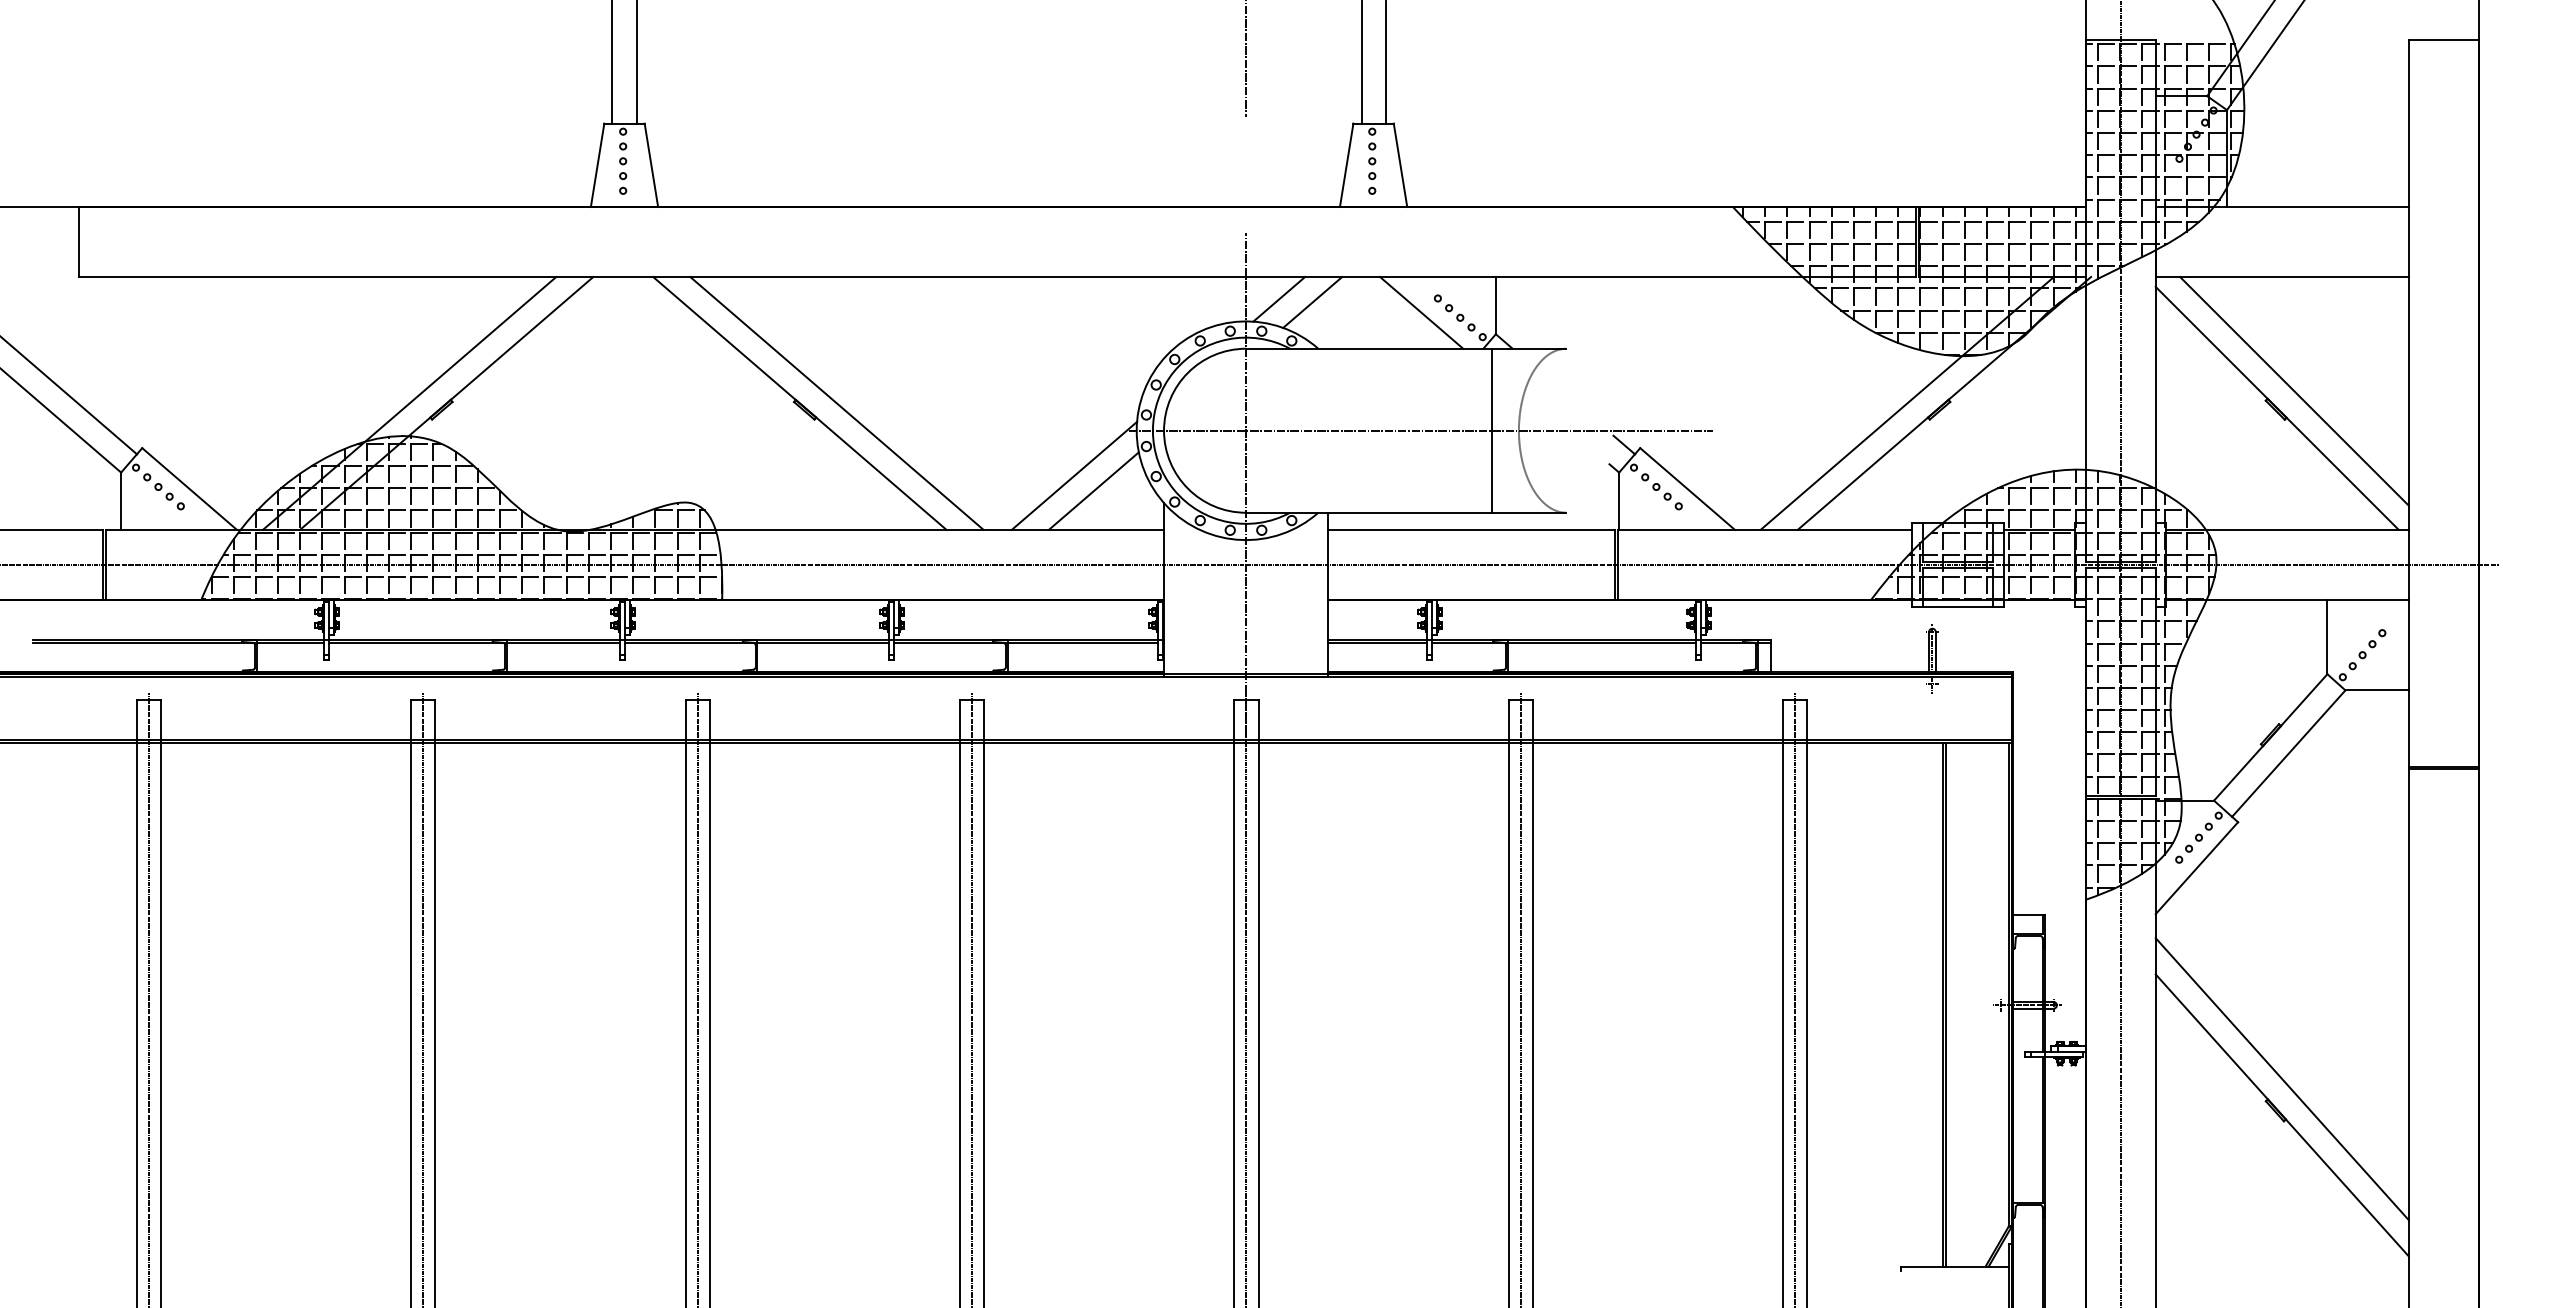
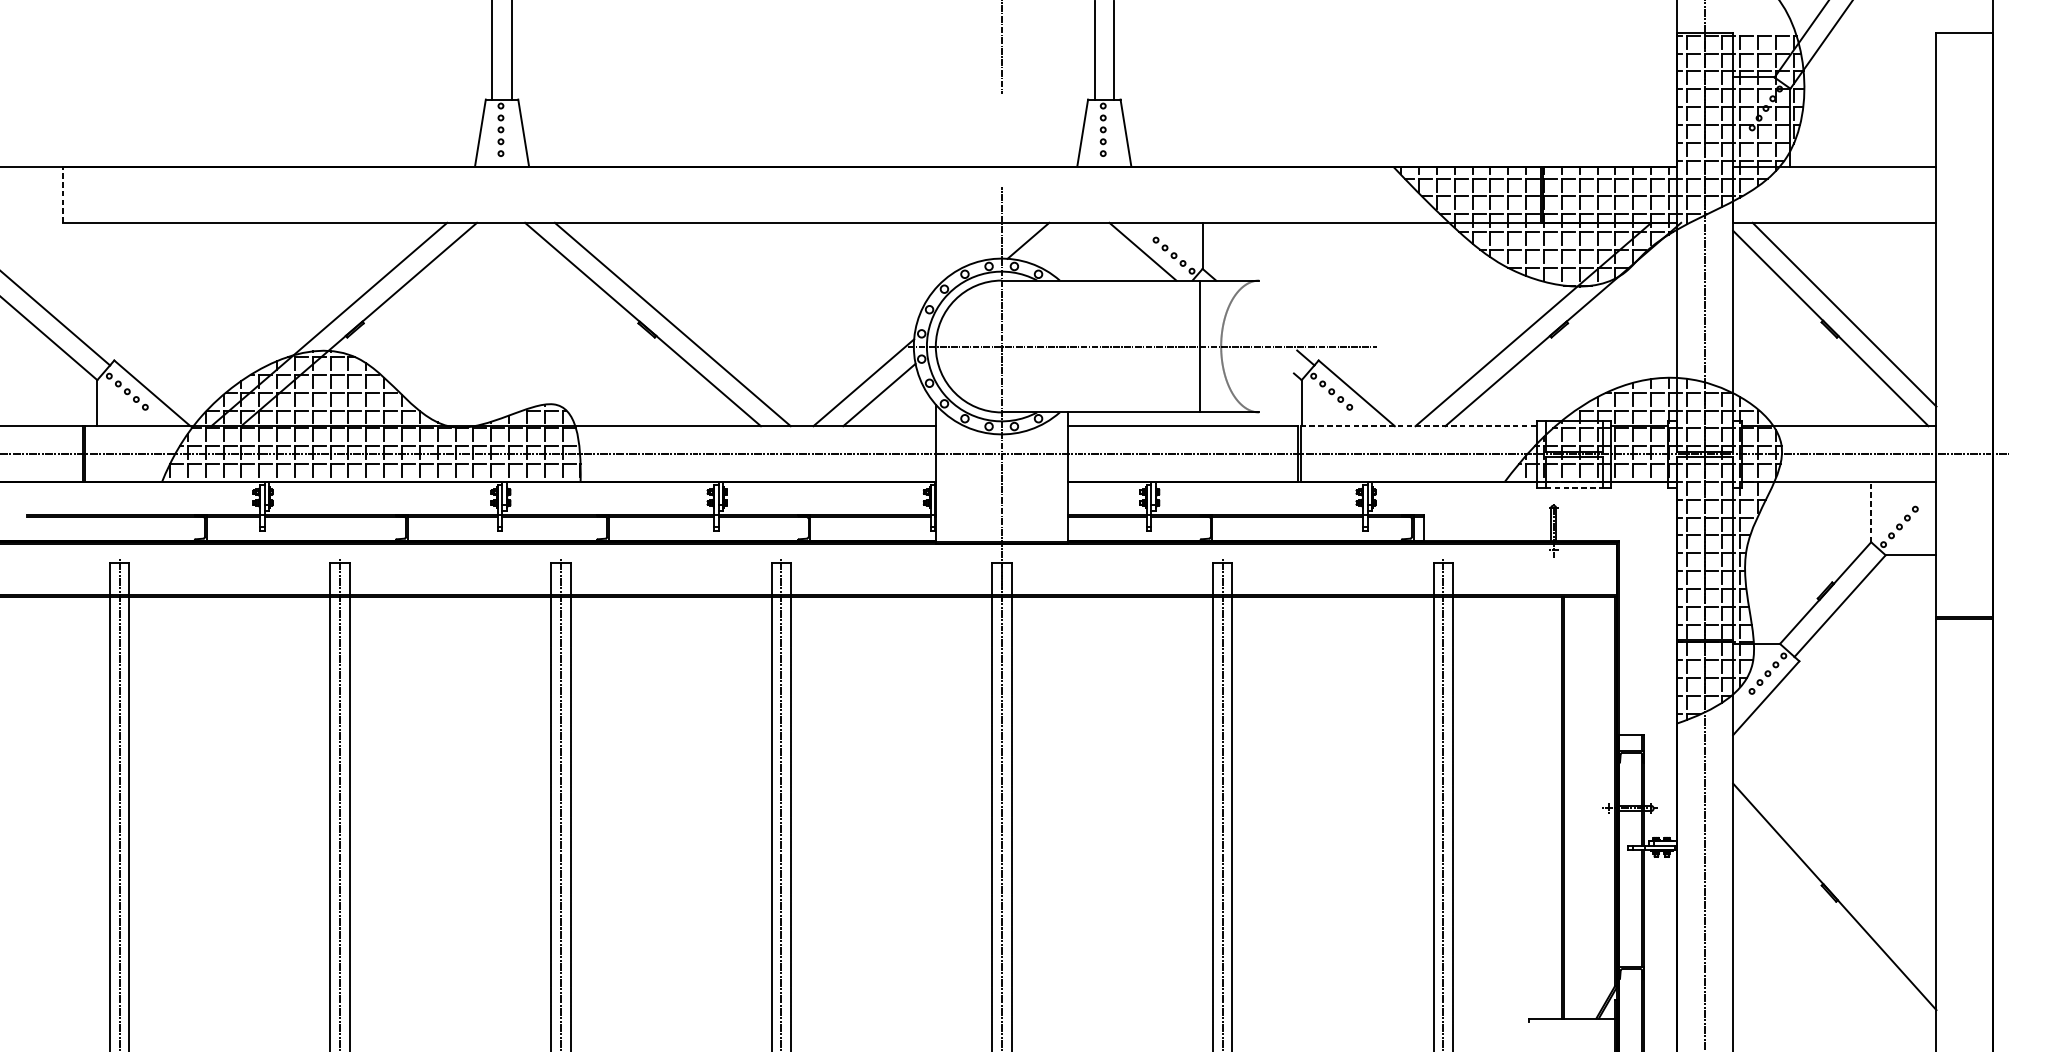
line: (78, 242) -> (63, 195), solid -> dashed
line: (1312, 301) -> (1055, 242), removed
line: (1765, 529) -> (1419, 425), solid -> dashed
line: (1958, 606) -> (1574, 487), solid -> dashed
line: (2327, 636) -> (1871, 511), solid -> dashed
line: (2281, 1078) -> (1834, 867), removed

